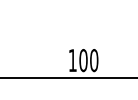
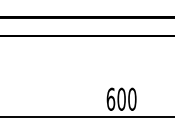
text: (72, 59) -> (110, 98), 100 -> 600

